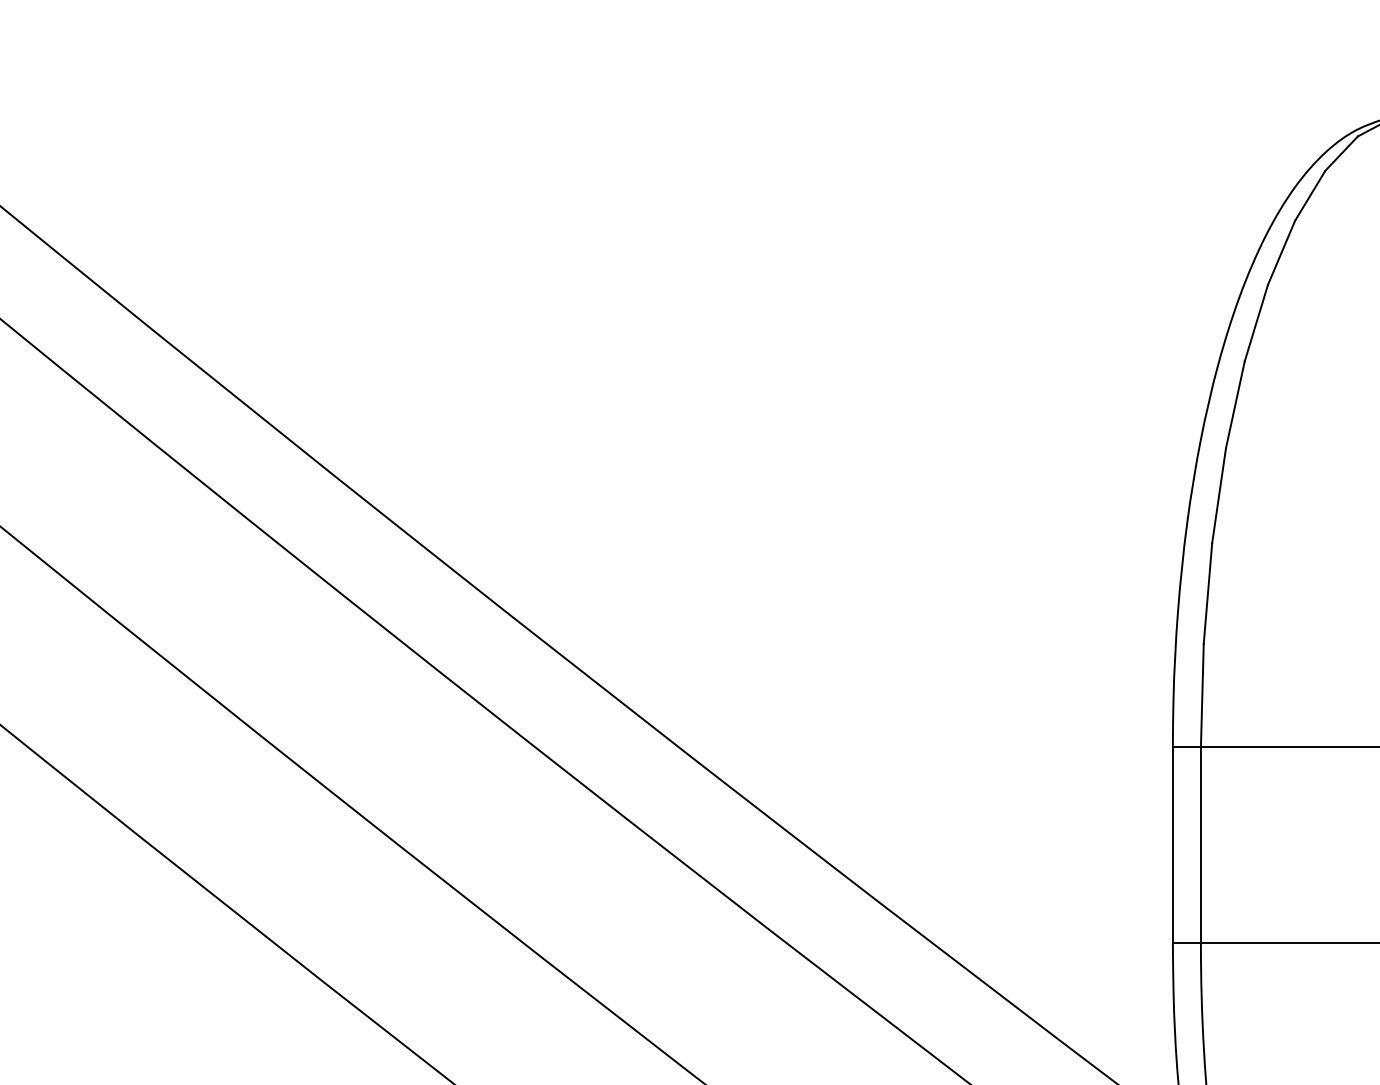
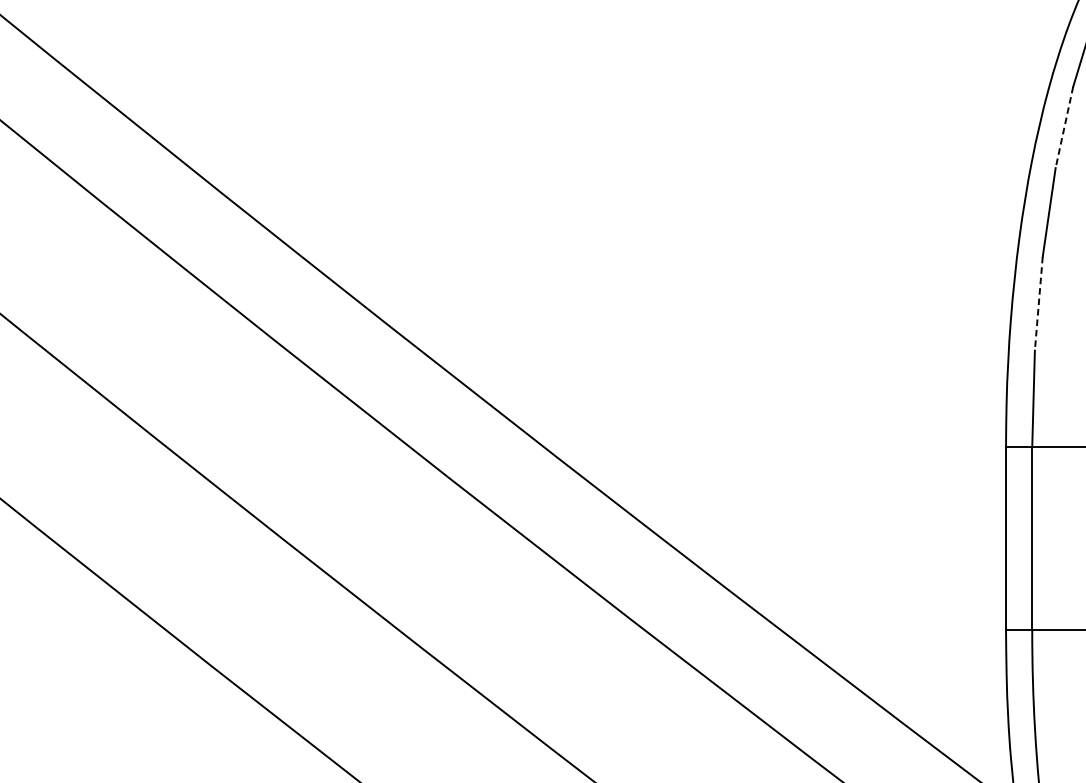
line: (1235, 405) -> (1064, 128), solid -> dashed
line: (1207, 594) -> (1038, 304), solid -> dashed

